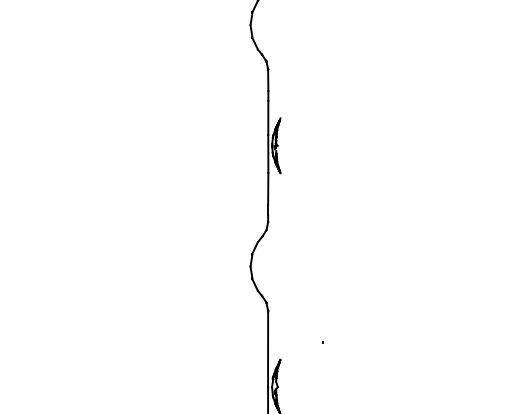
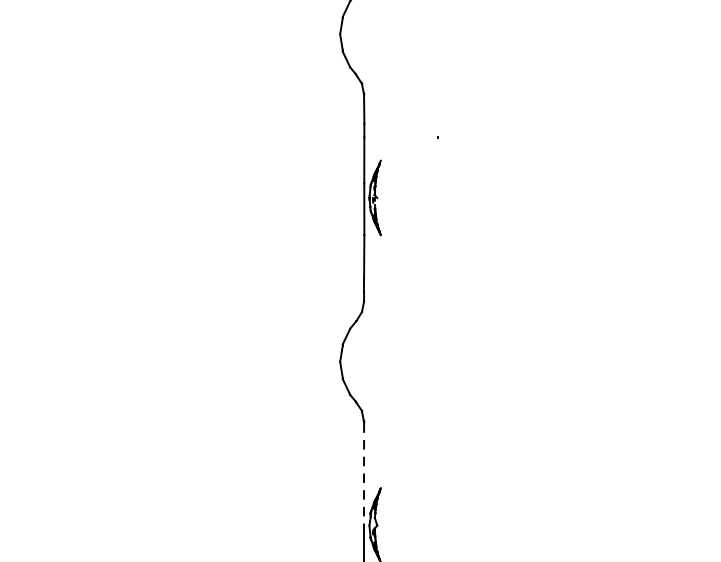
line: (268, 349) -> (364, 474), solid -> dashed

